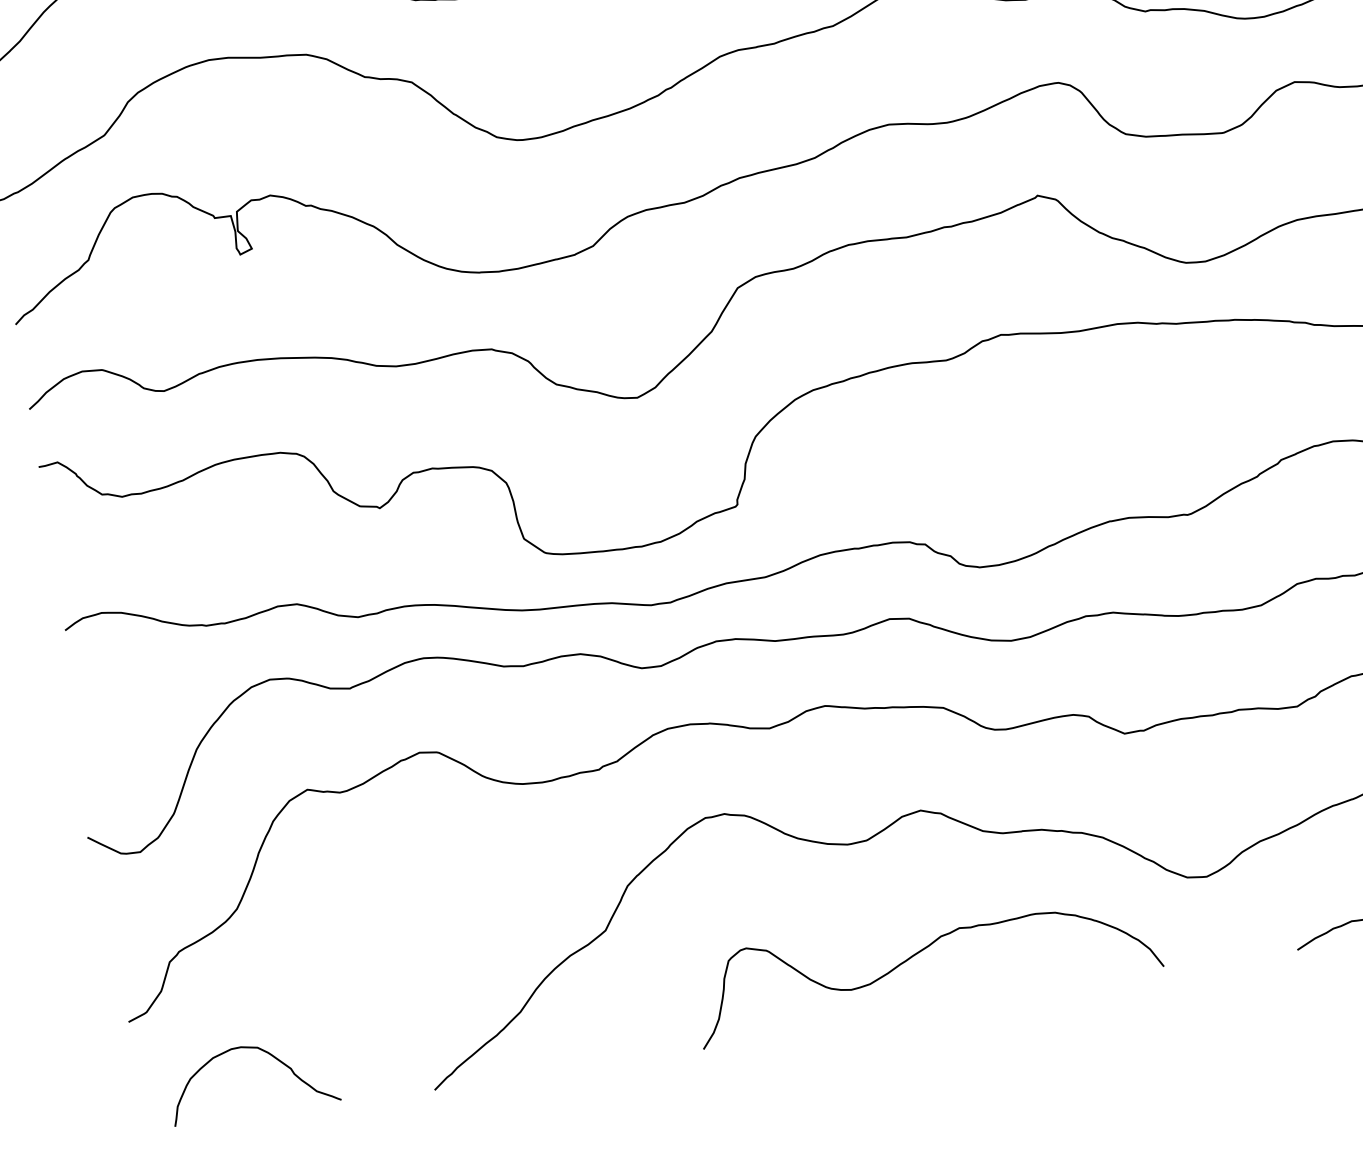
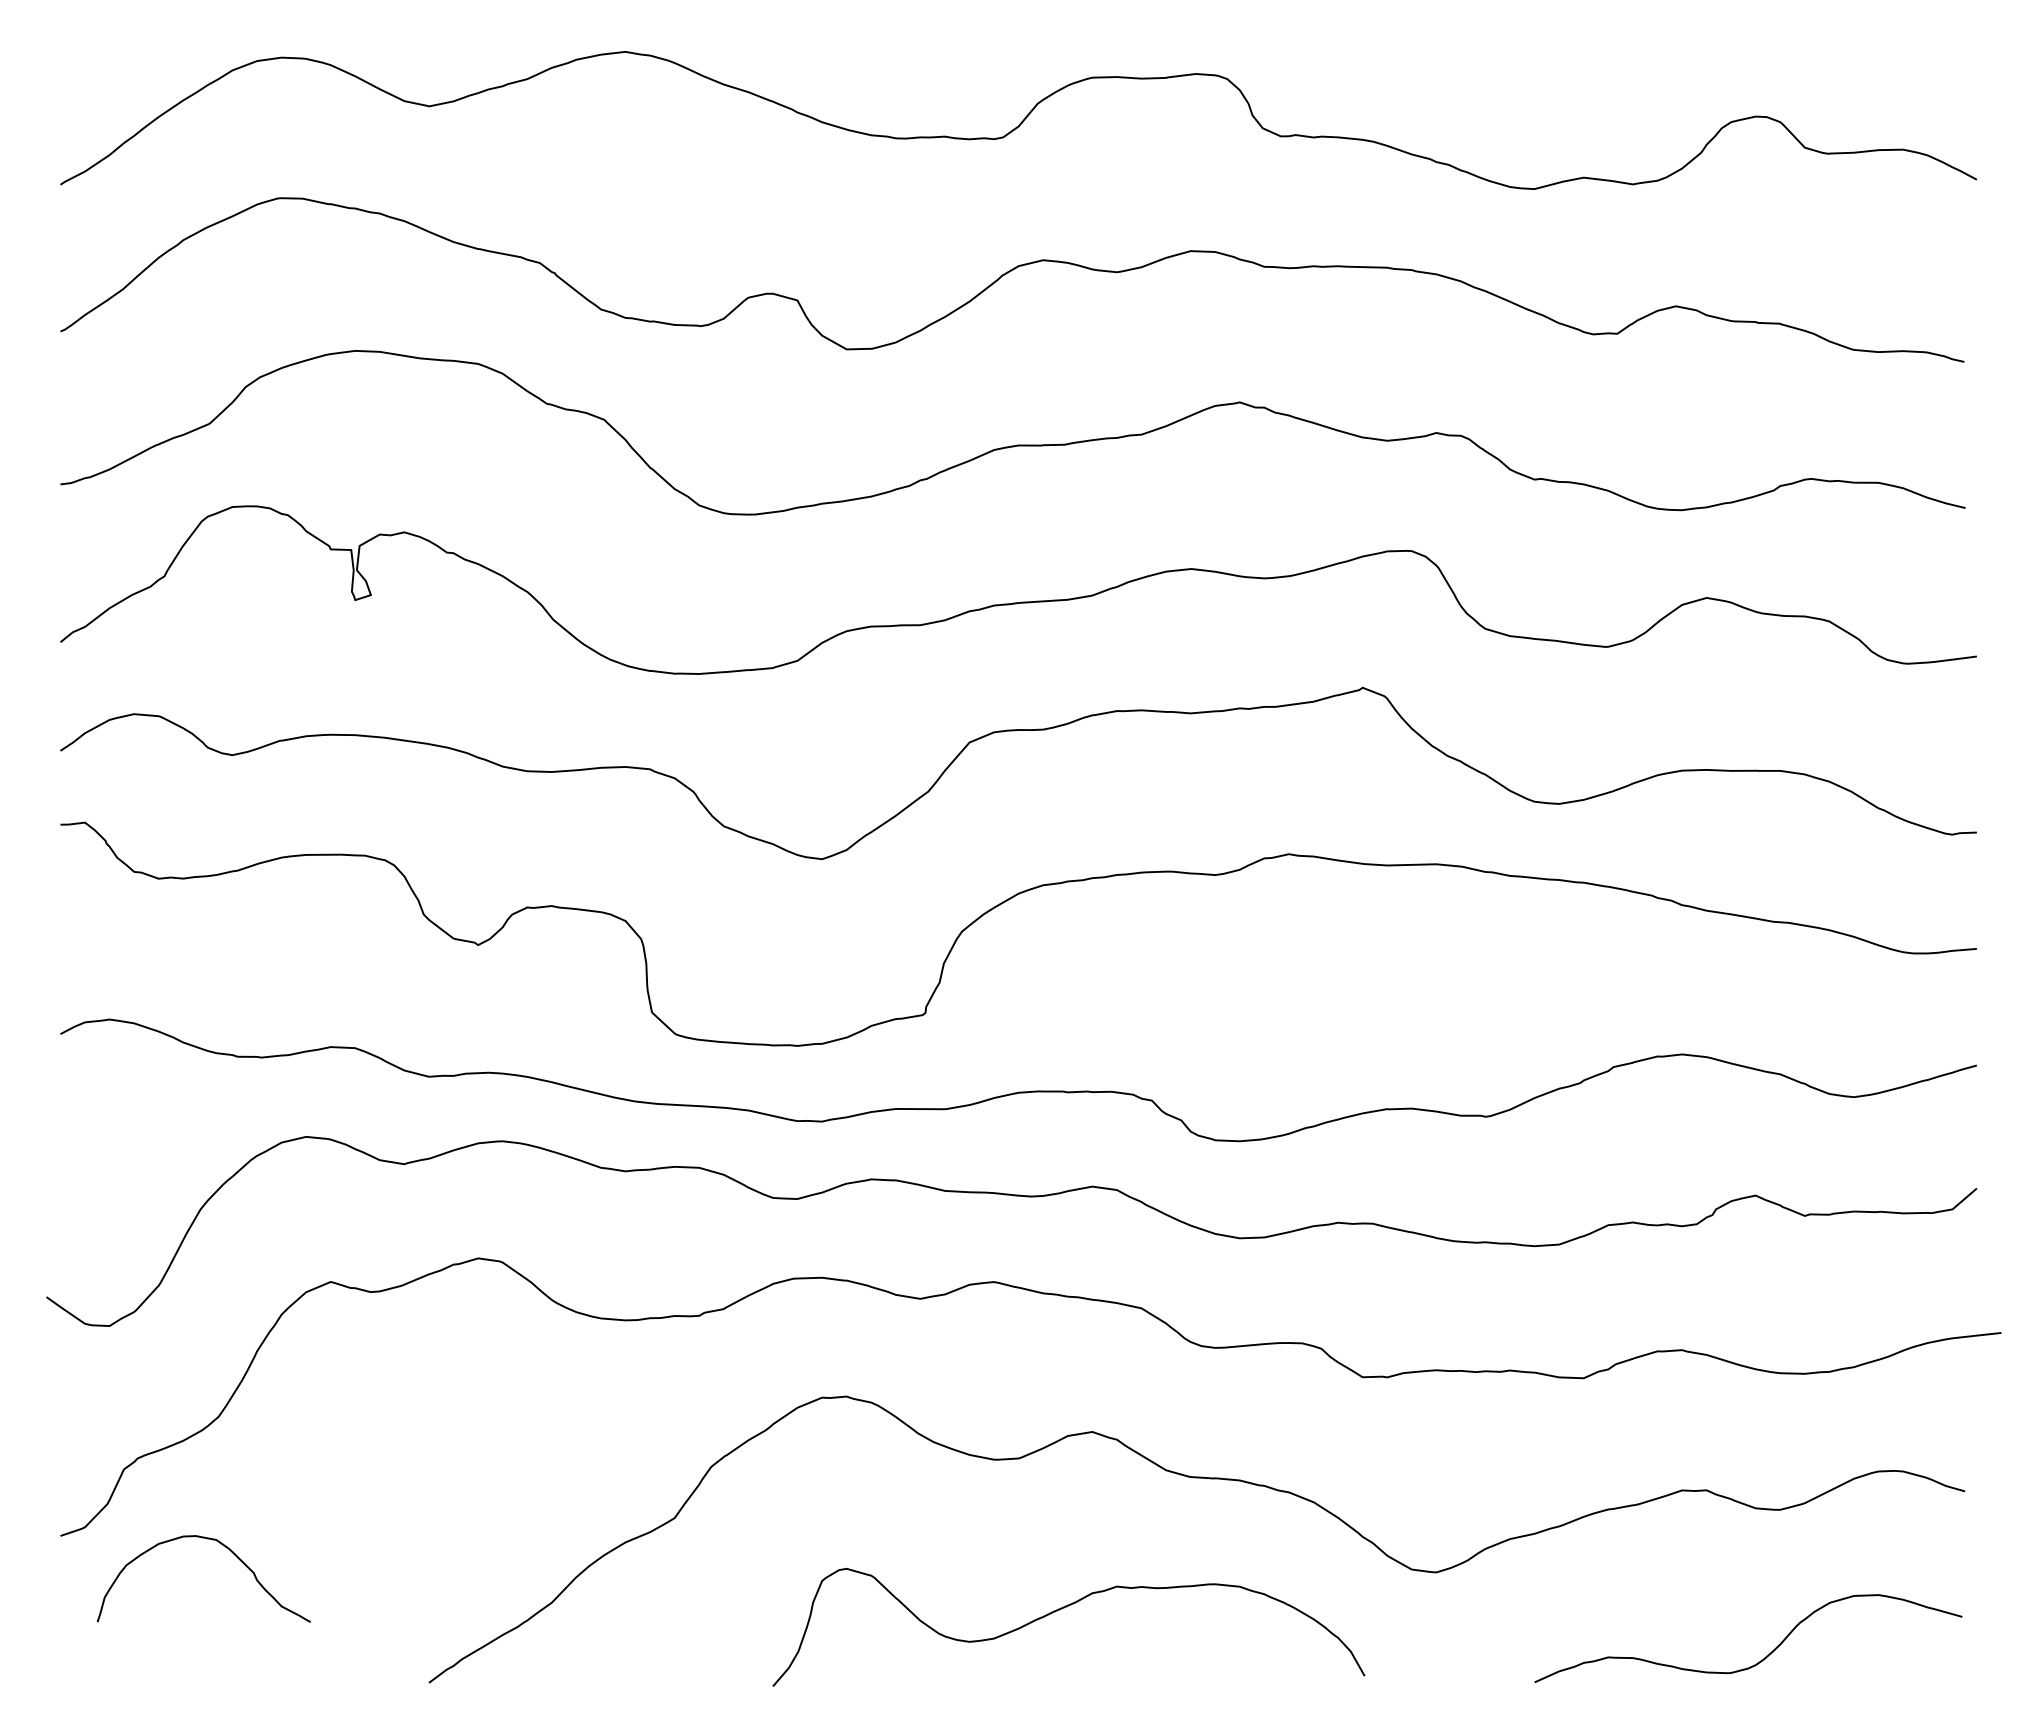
curve: (263, 1051) -> (223, 1546), moved

